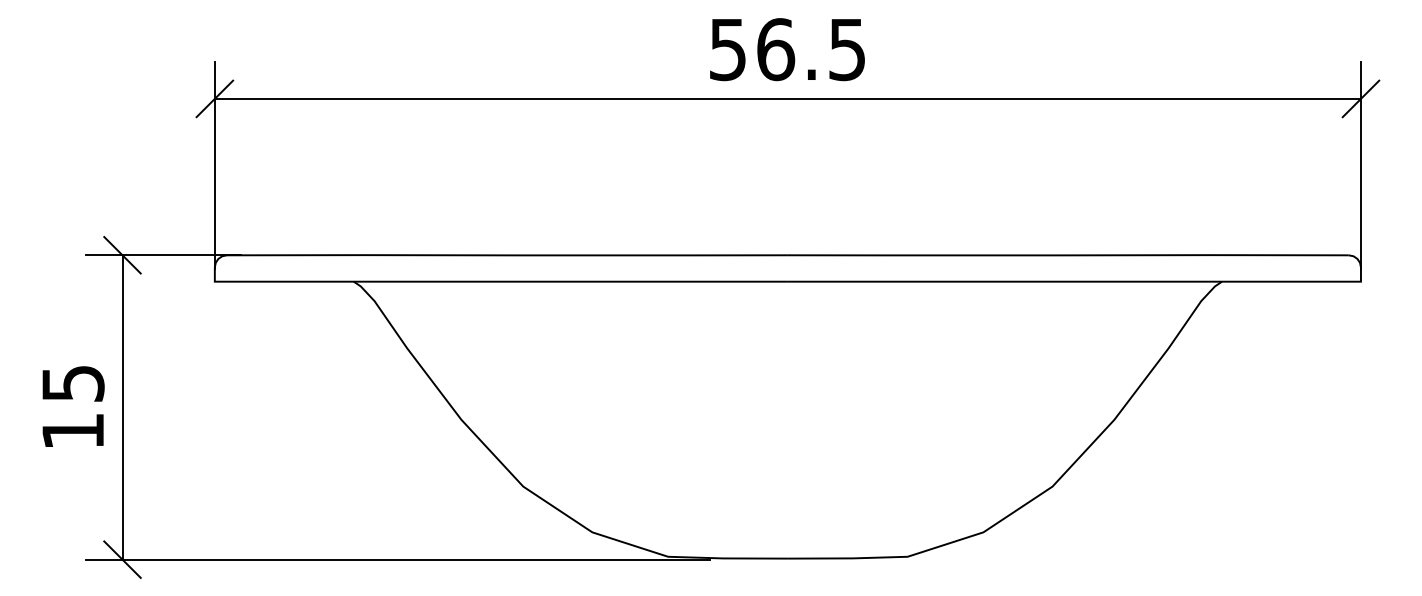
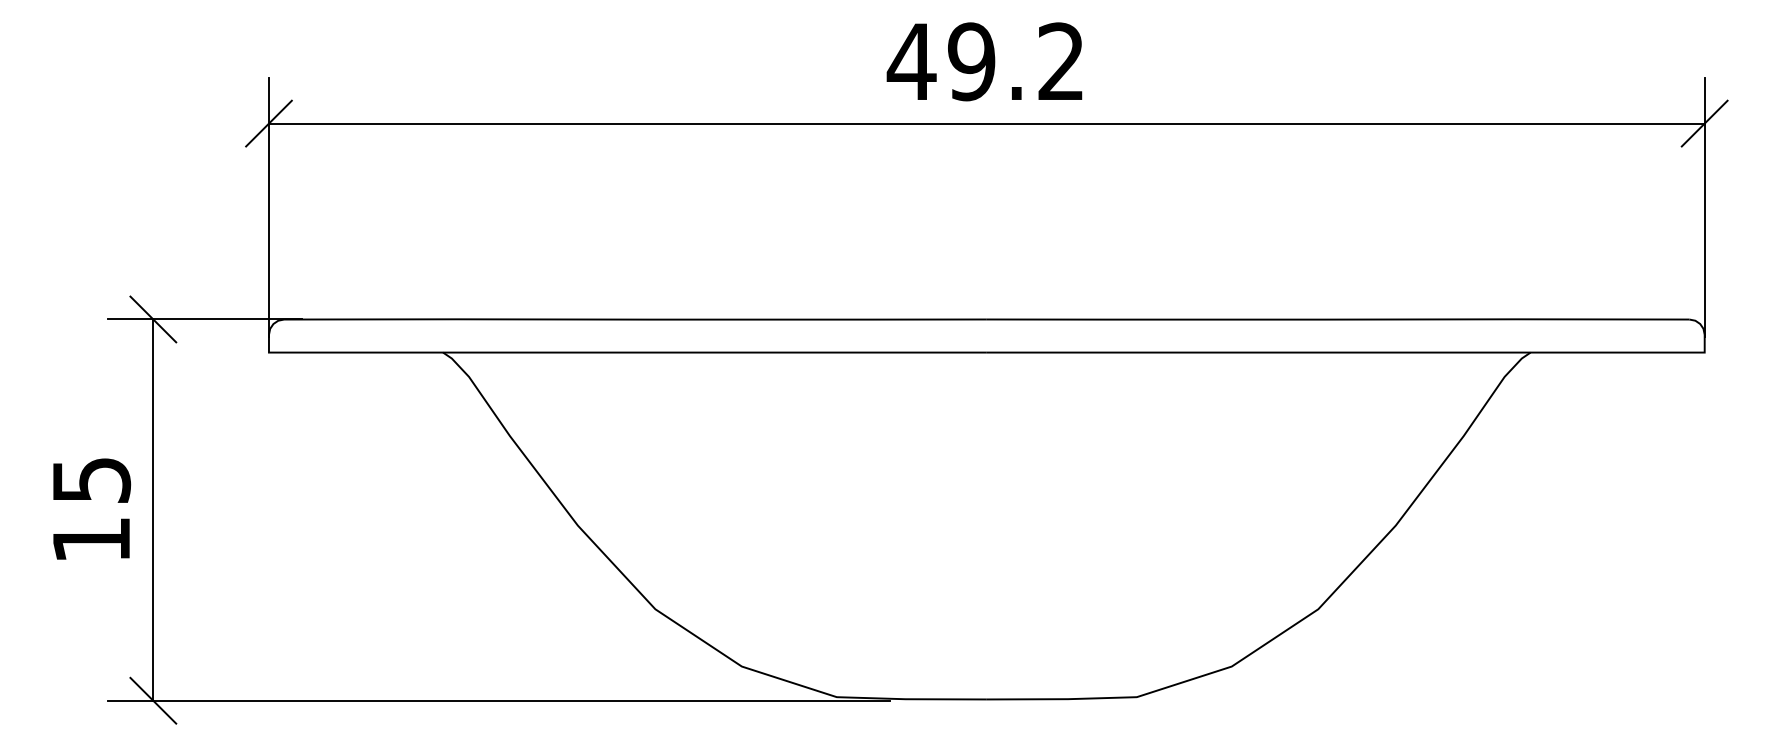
text: (786, 49) -> (984, 61), 56.5 -> 49.2

